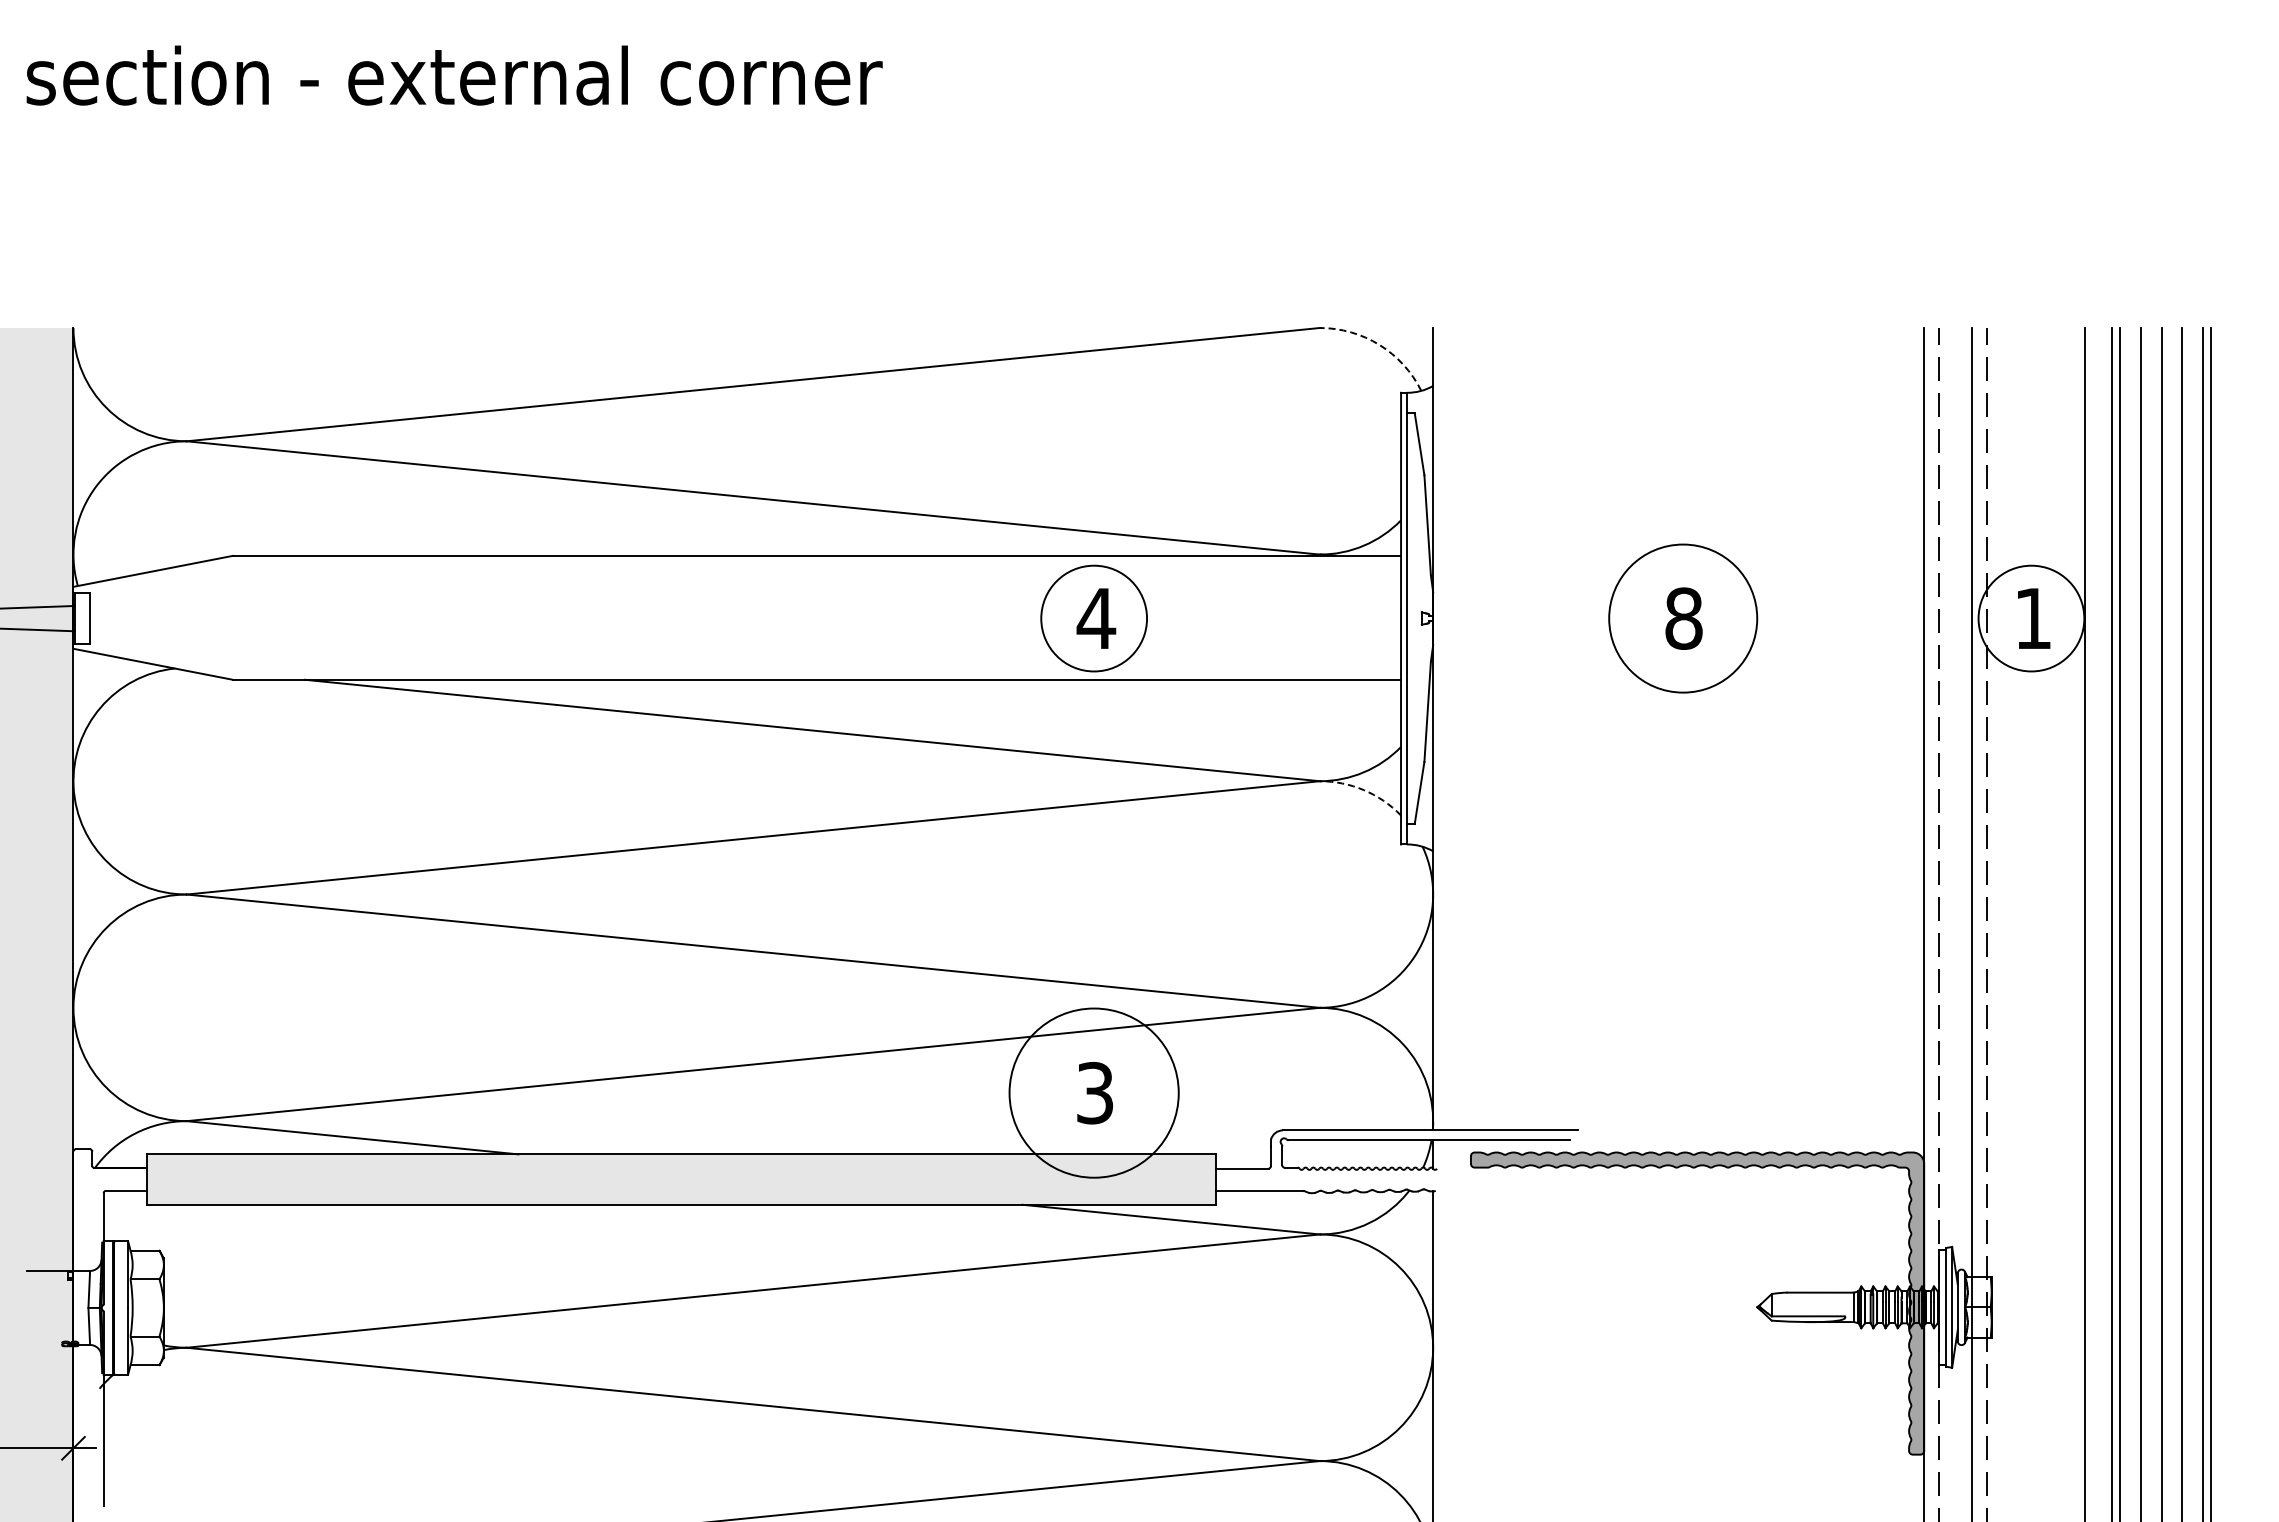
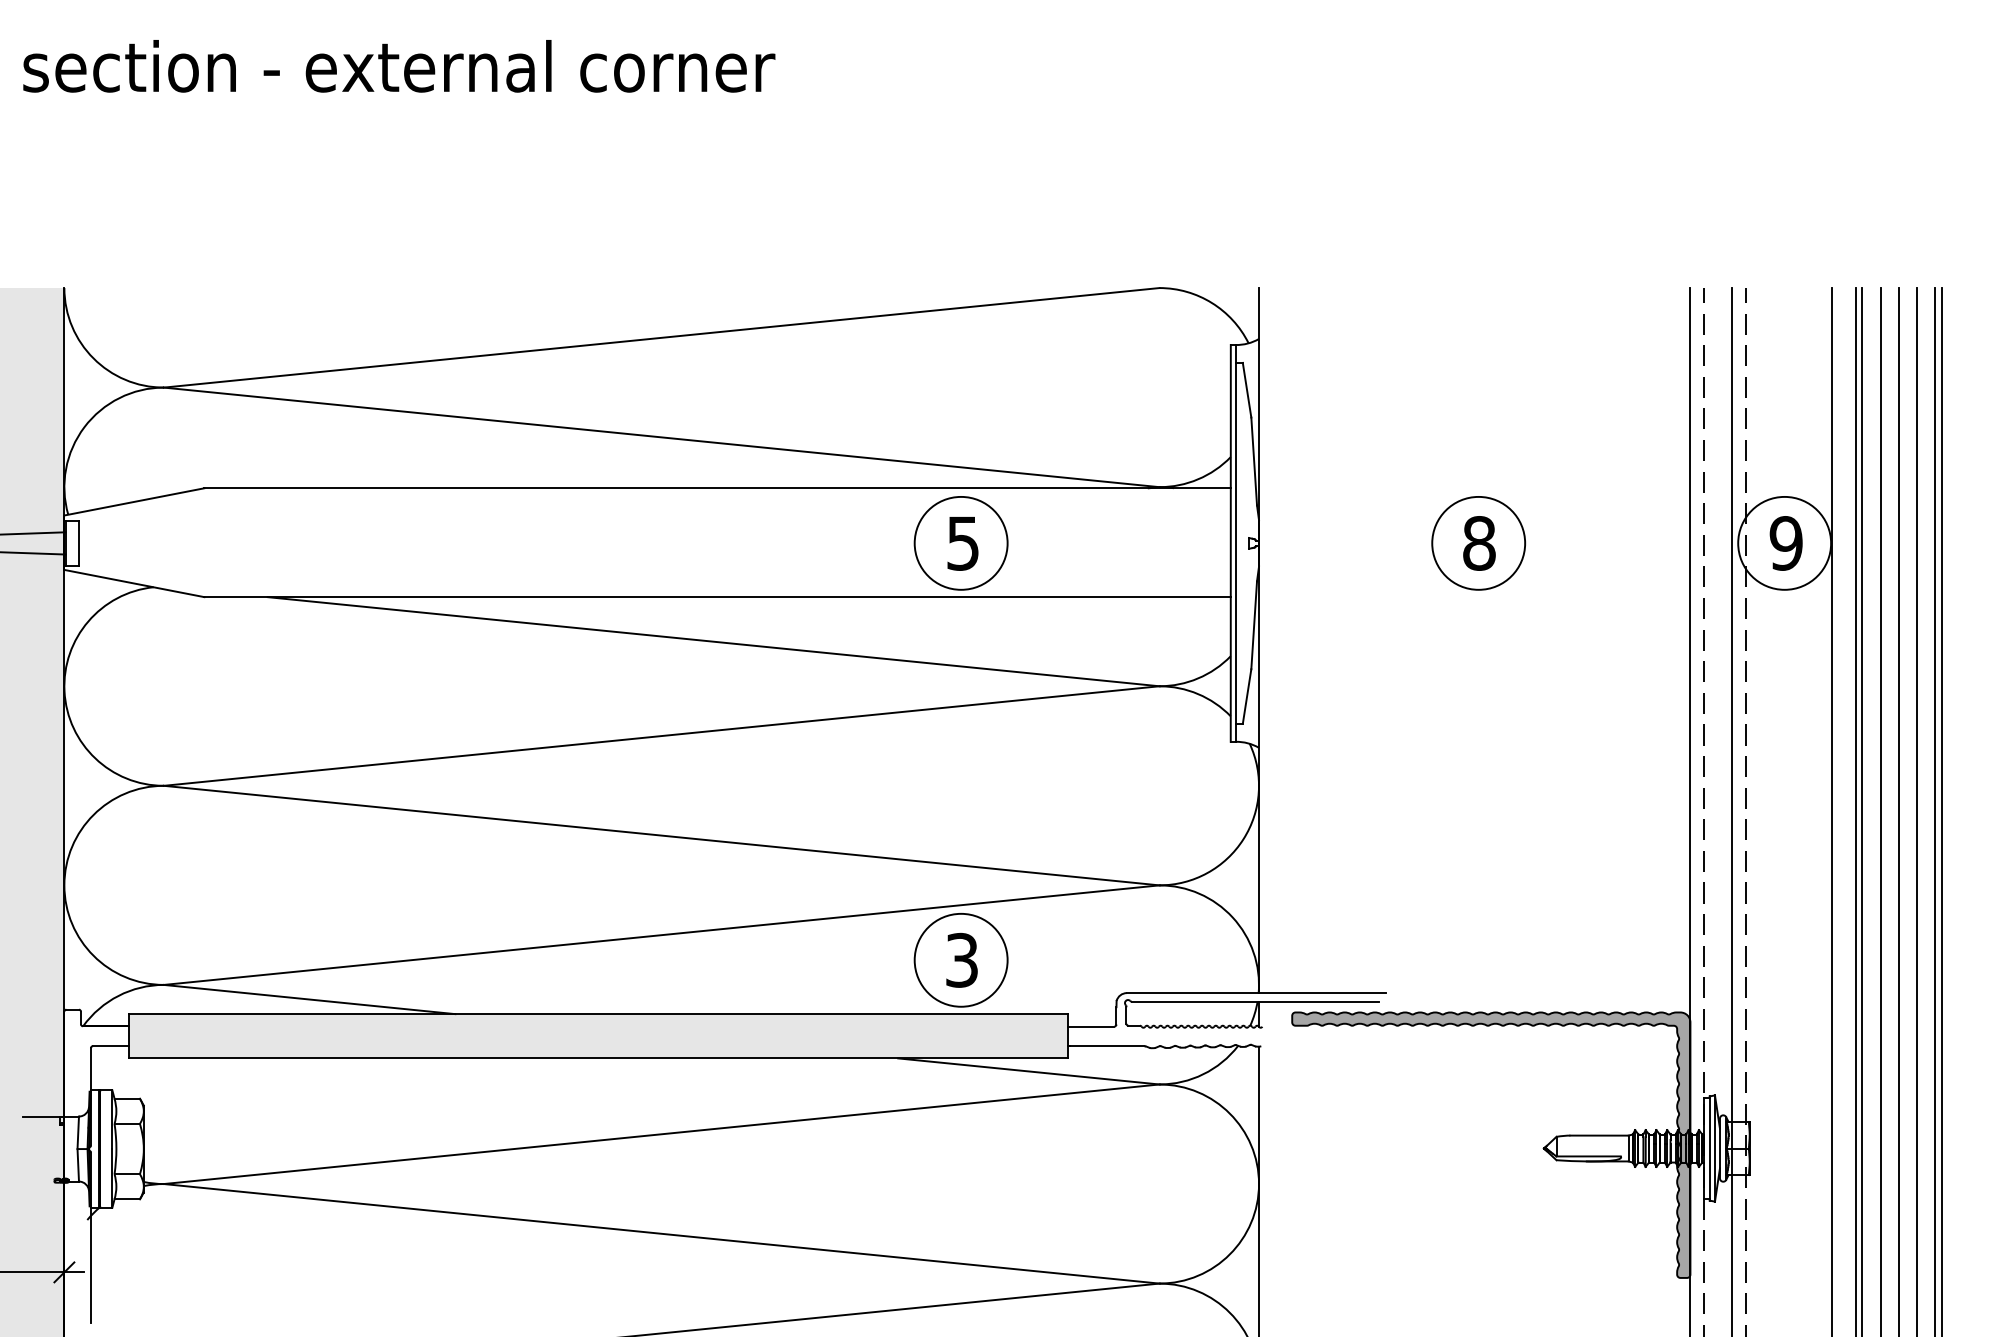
arc: (1379, 344) -> (1211, 302), dashed -> solid
text: (1096, 618) -> (963, 543), 4 -> 5
circle: (1683, 618) -> (1478, 543), size x0.71
text: (2032, 618) -> (1785, 543), 1 -> 9
arc: (1363, 790) -> (1197, 694), dashed -> solid
circle: (1094, 1093) -> (961, 960), size x0.62

